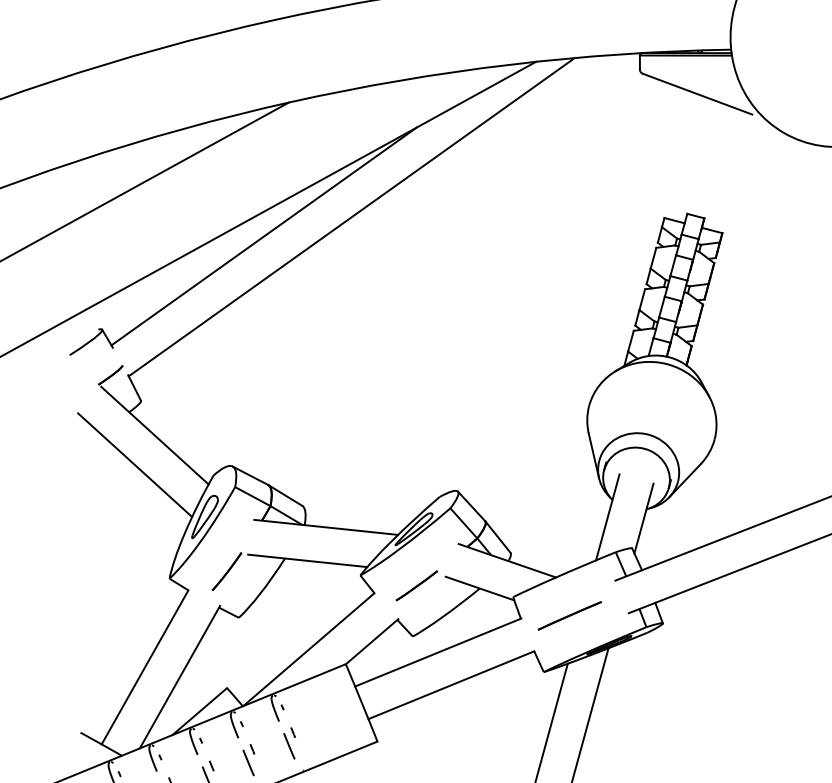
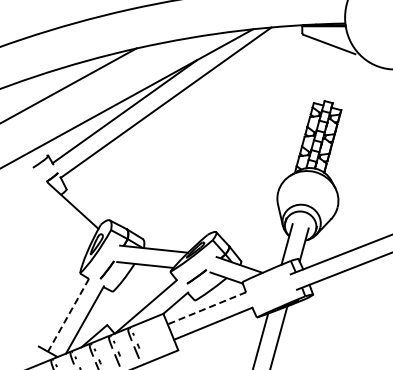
line: (134, 464) -> (63, 219), removed
line: (570, 614) -> (269, 290), removed
line: (437, 652) -> (206, 308), solid -> dashed
line: (145, 667) -> (68, 315), solid -> dashed

